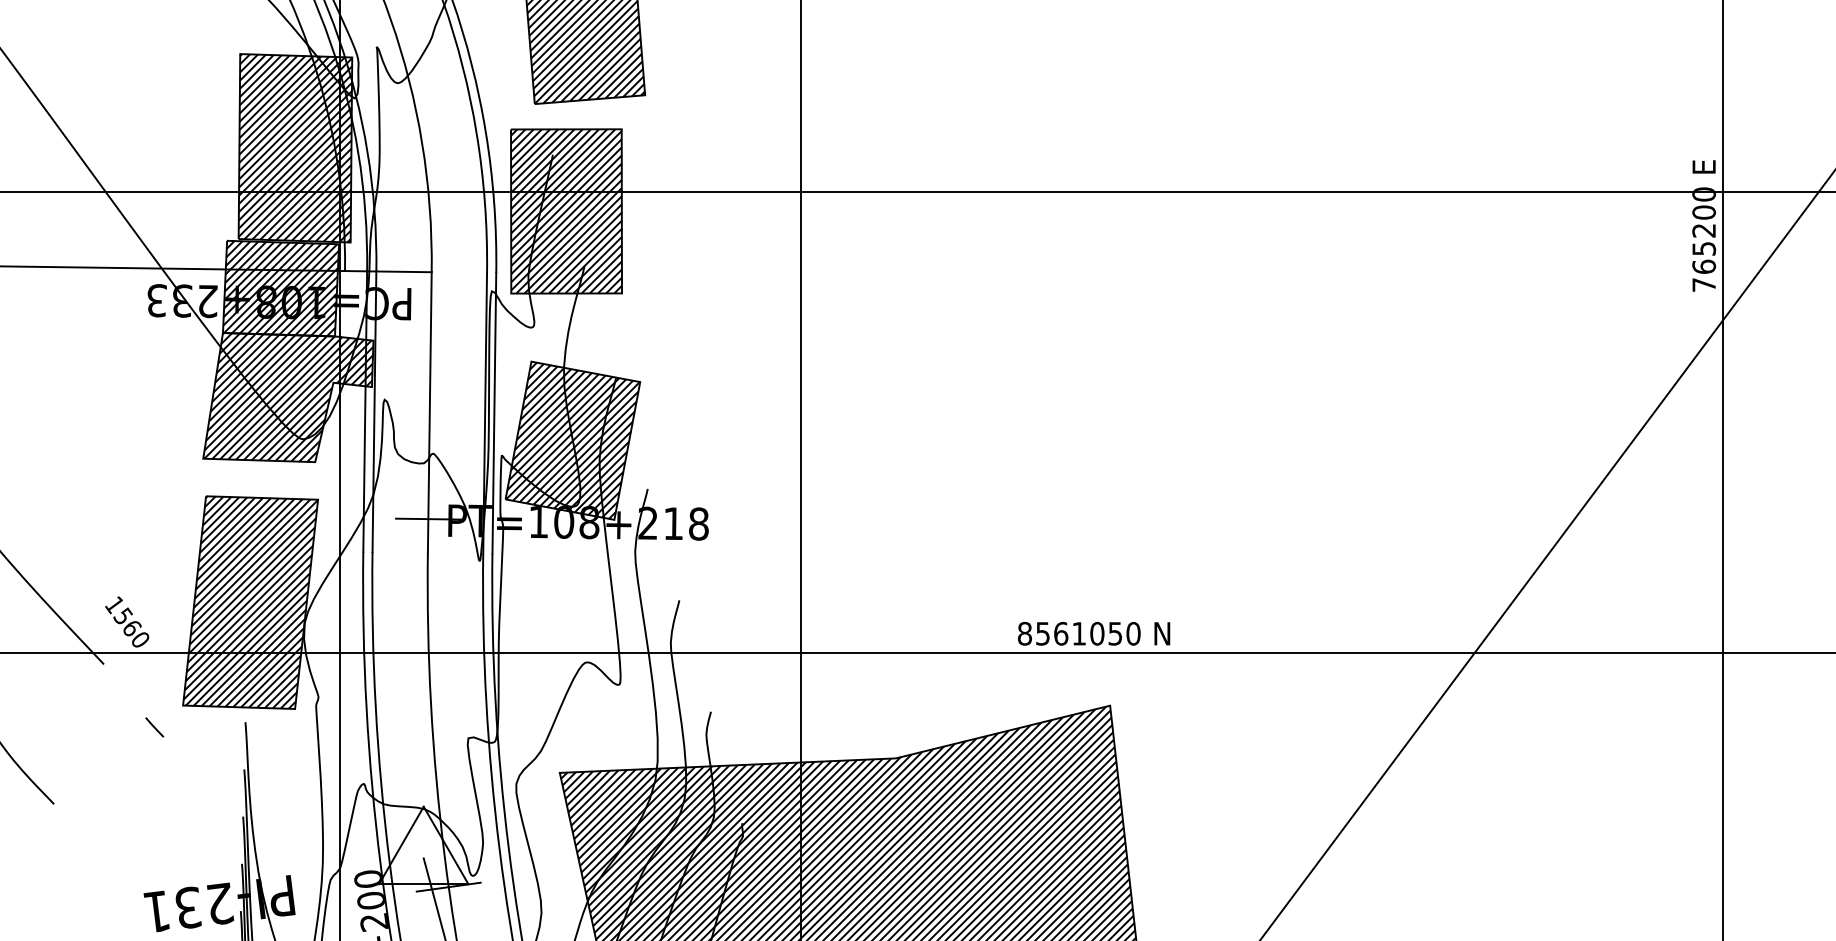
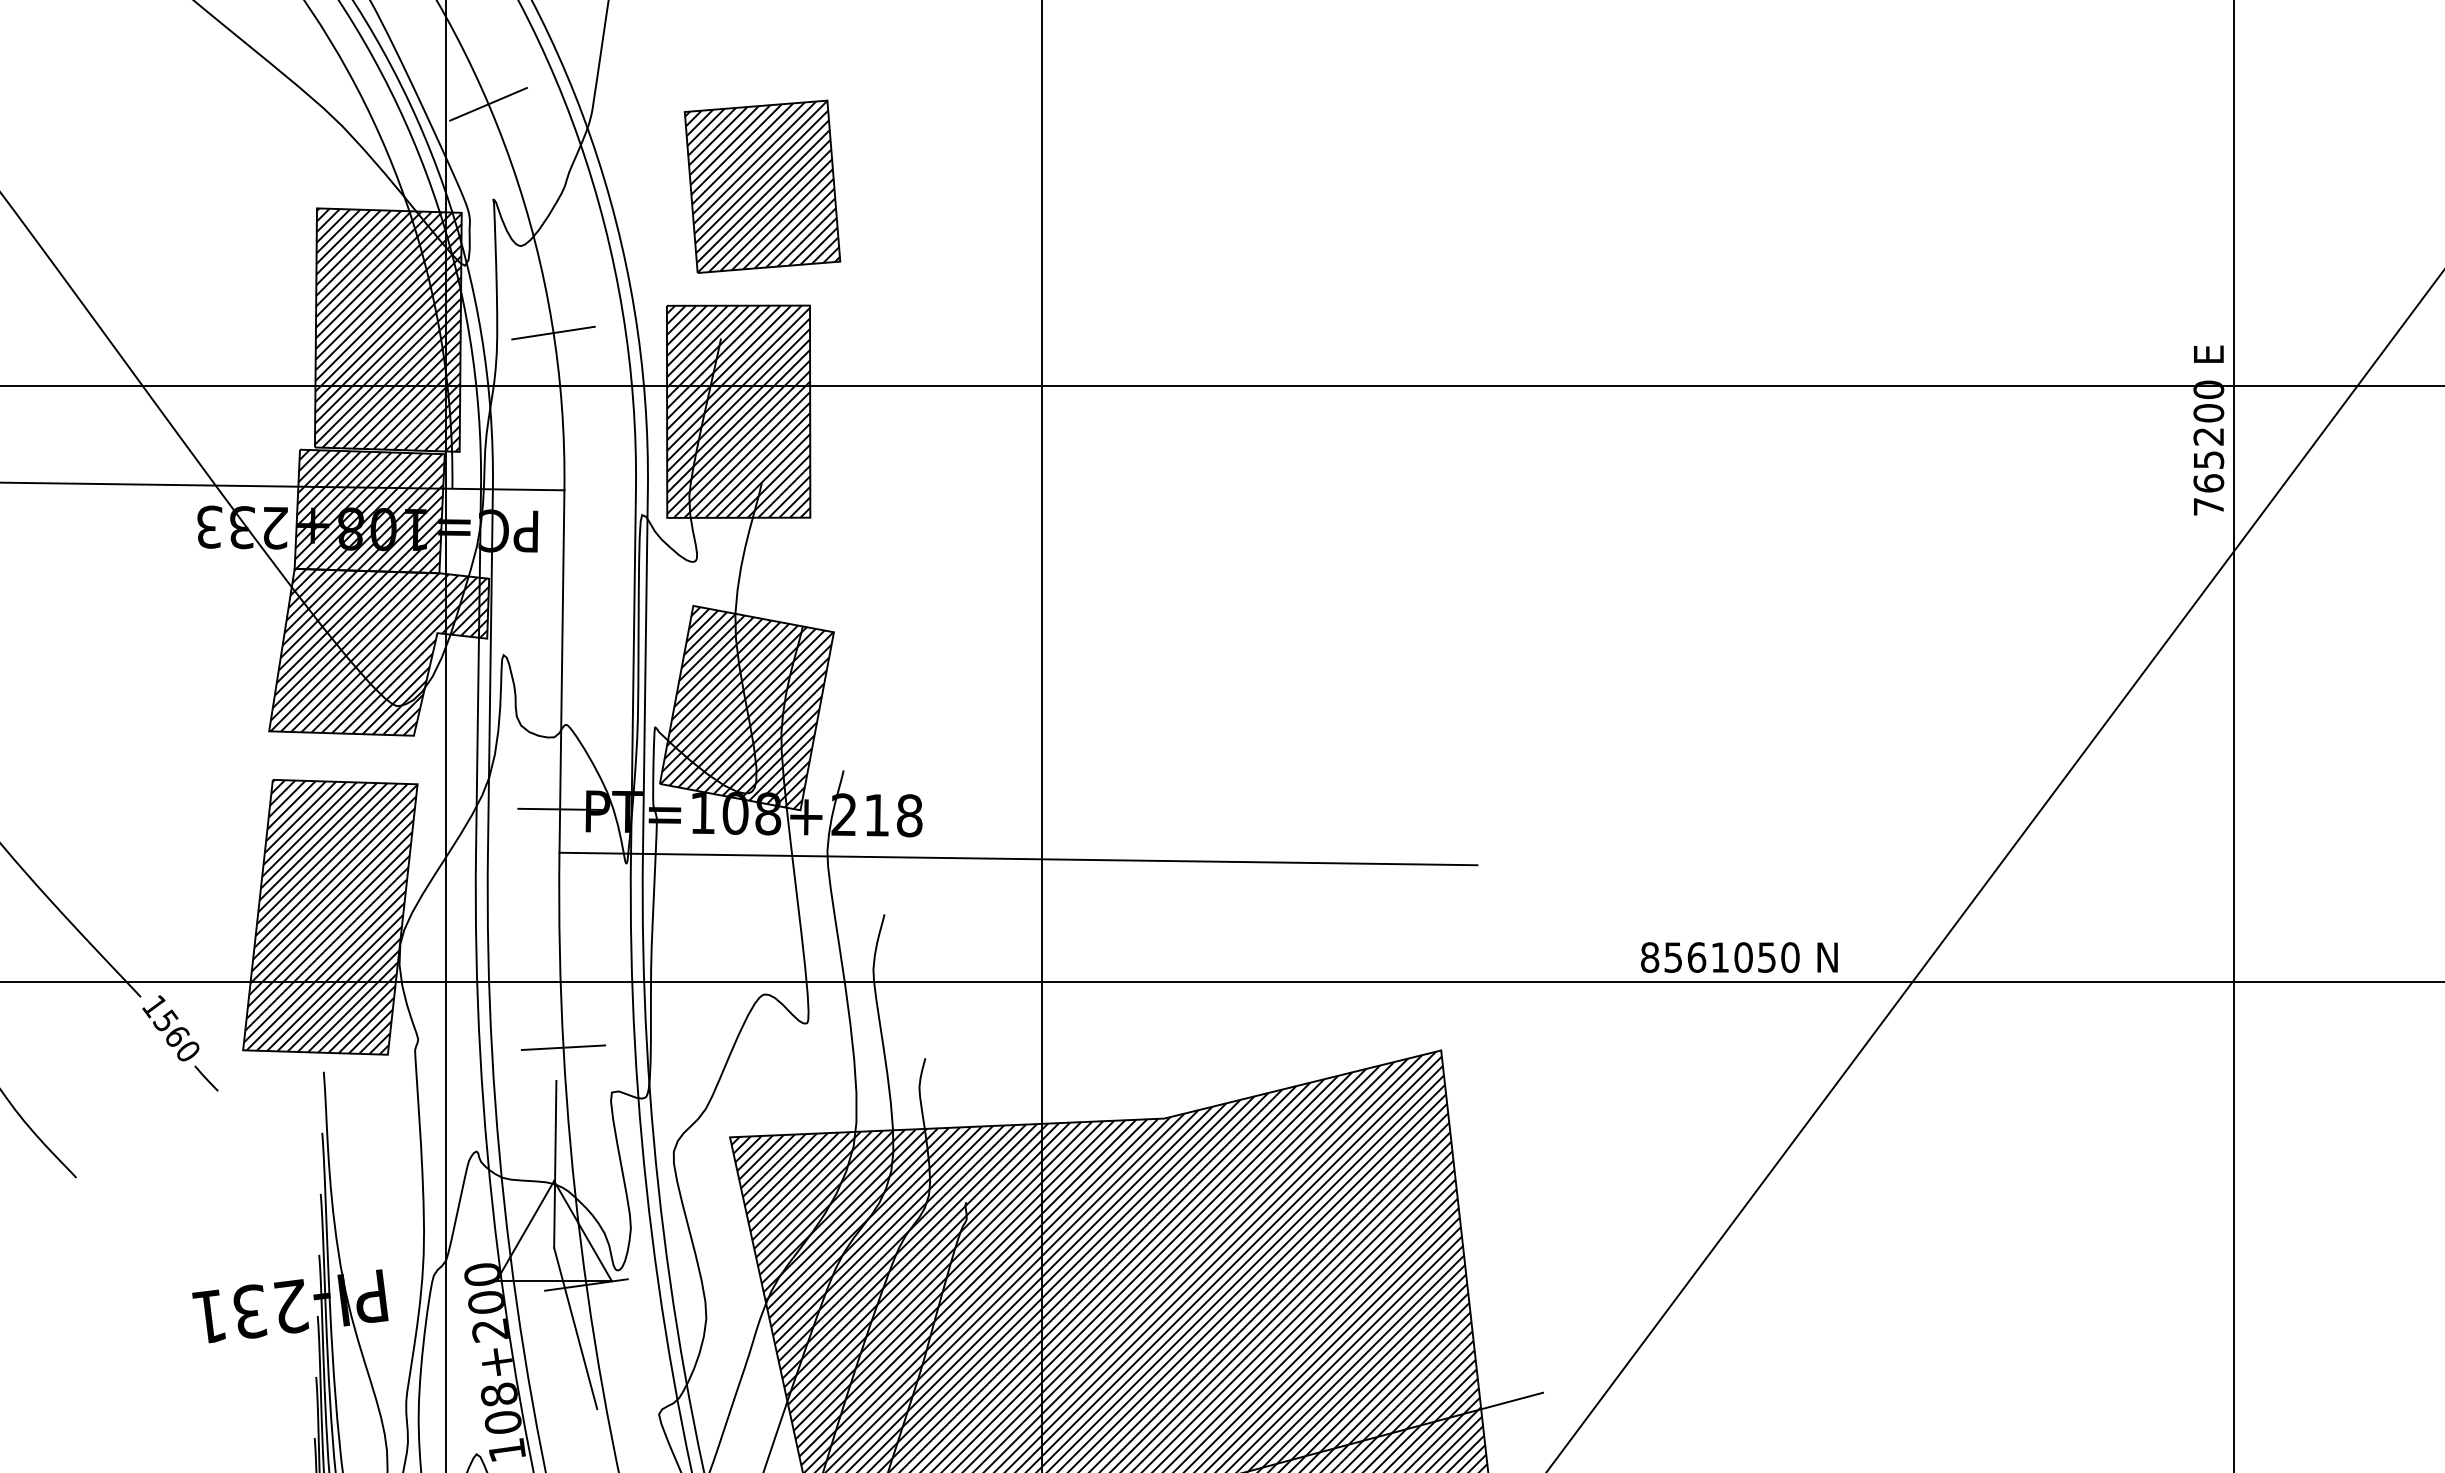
line: (423, 150) -> (553, 332), added
line: (783, 557) -> (1018, 858), added
text: (126, 622) -> (170, 1028), moved
text: (1094, 633) -> (1739, 957), moved
line: (430, 703) -> (563, 1047), added
line: (424, 793) -> (555, 1163), added

